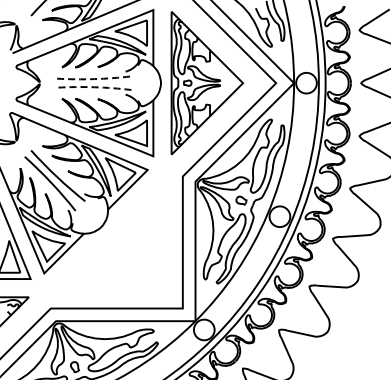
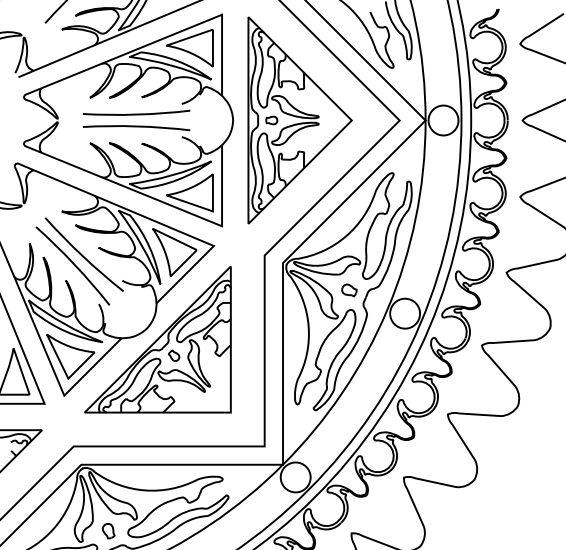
arc: (94, 79) -> (136, 115), dashed -> solid
arc: (94, 87) -> (136, 126), dashed -> solid
part: (108, 234) -> (157, 339), added

